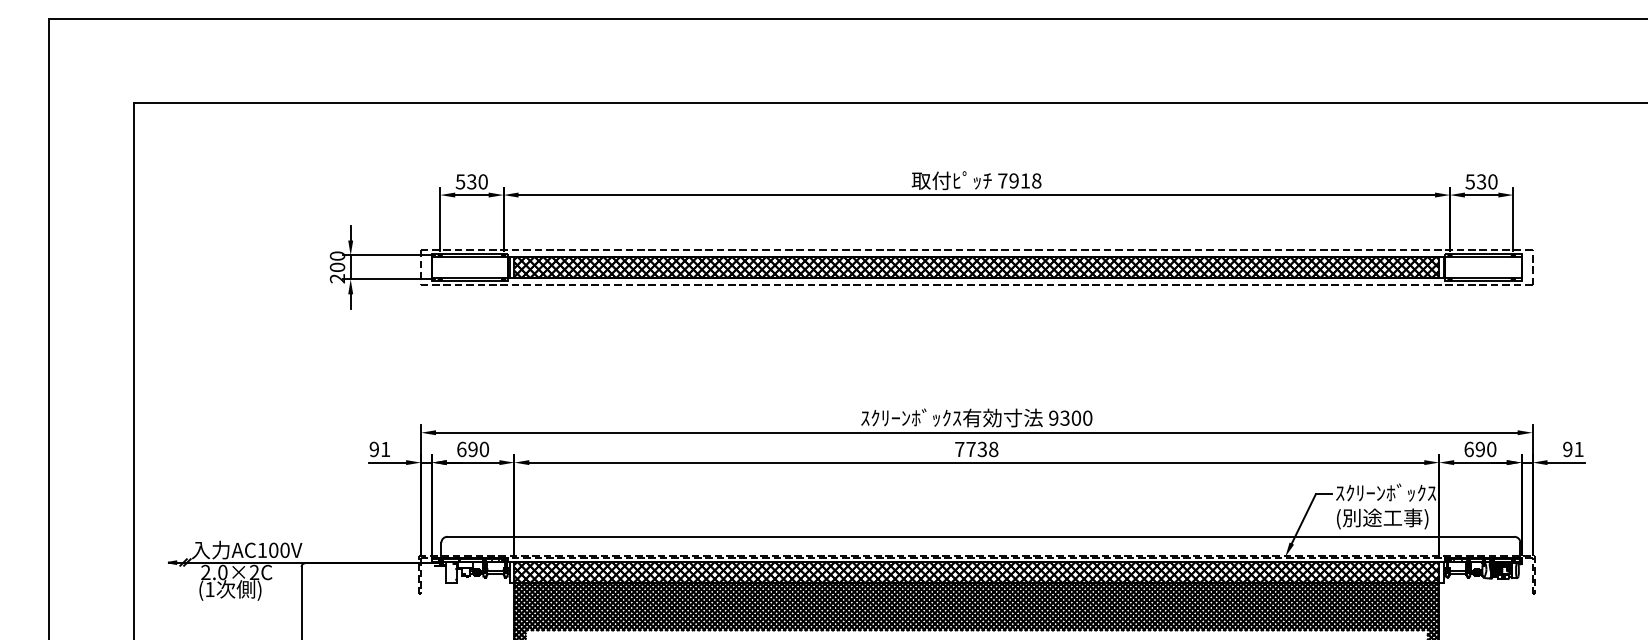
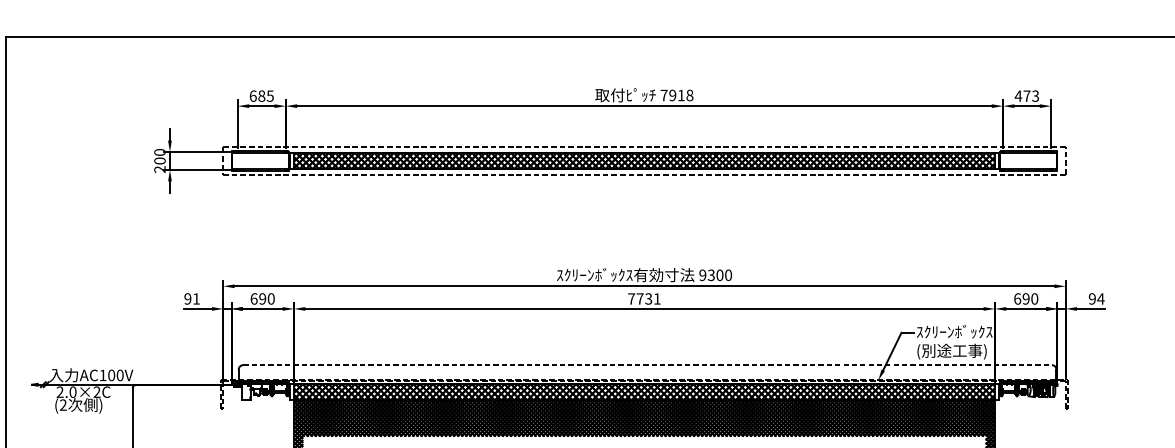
text: (471, 181) -> (261, 95), 530 -> 685
text: (1481, 181) -> (1026, 95), 530 -> 473
text: (993, 449) -> (657, 298), 7738 -> 7731
text: (1579, 449) -> (1101, 298), 91 -> 94
line: (980, 536) -> (647, 364), solid -> dashed
text: (209, 588) -> (62, 404), (1 -> (2

